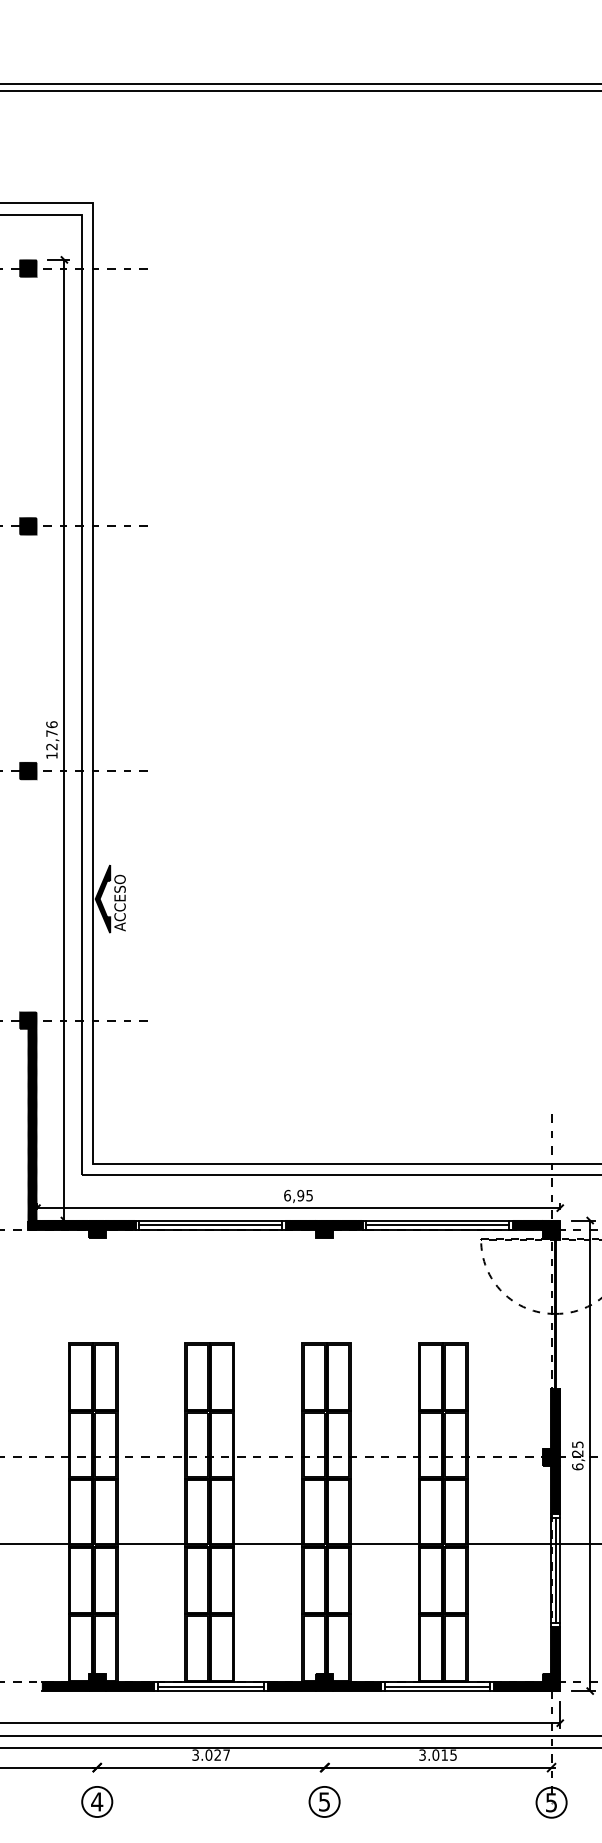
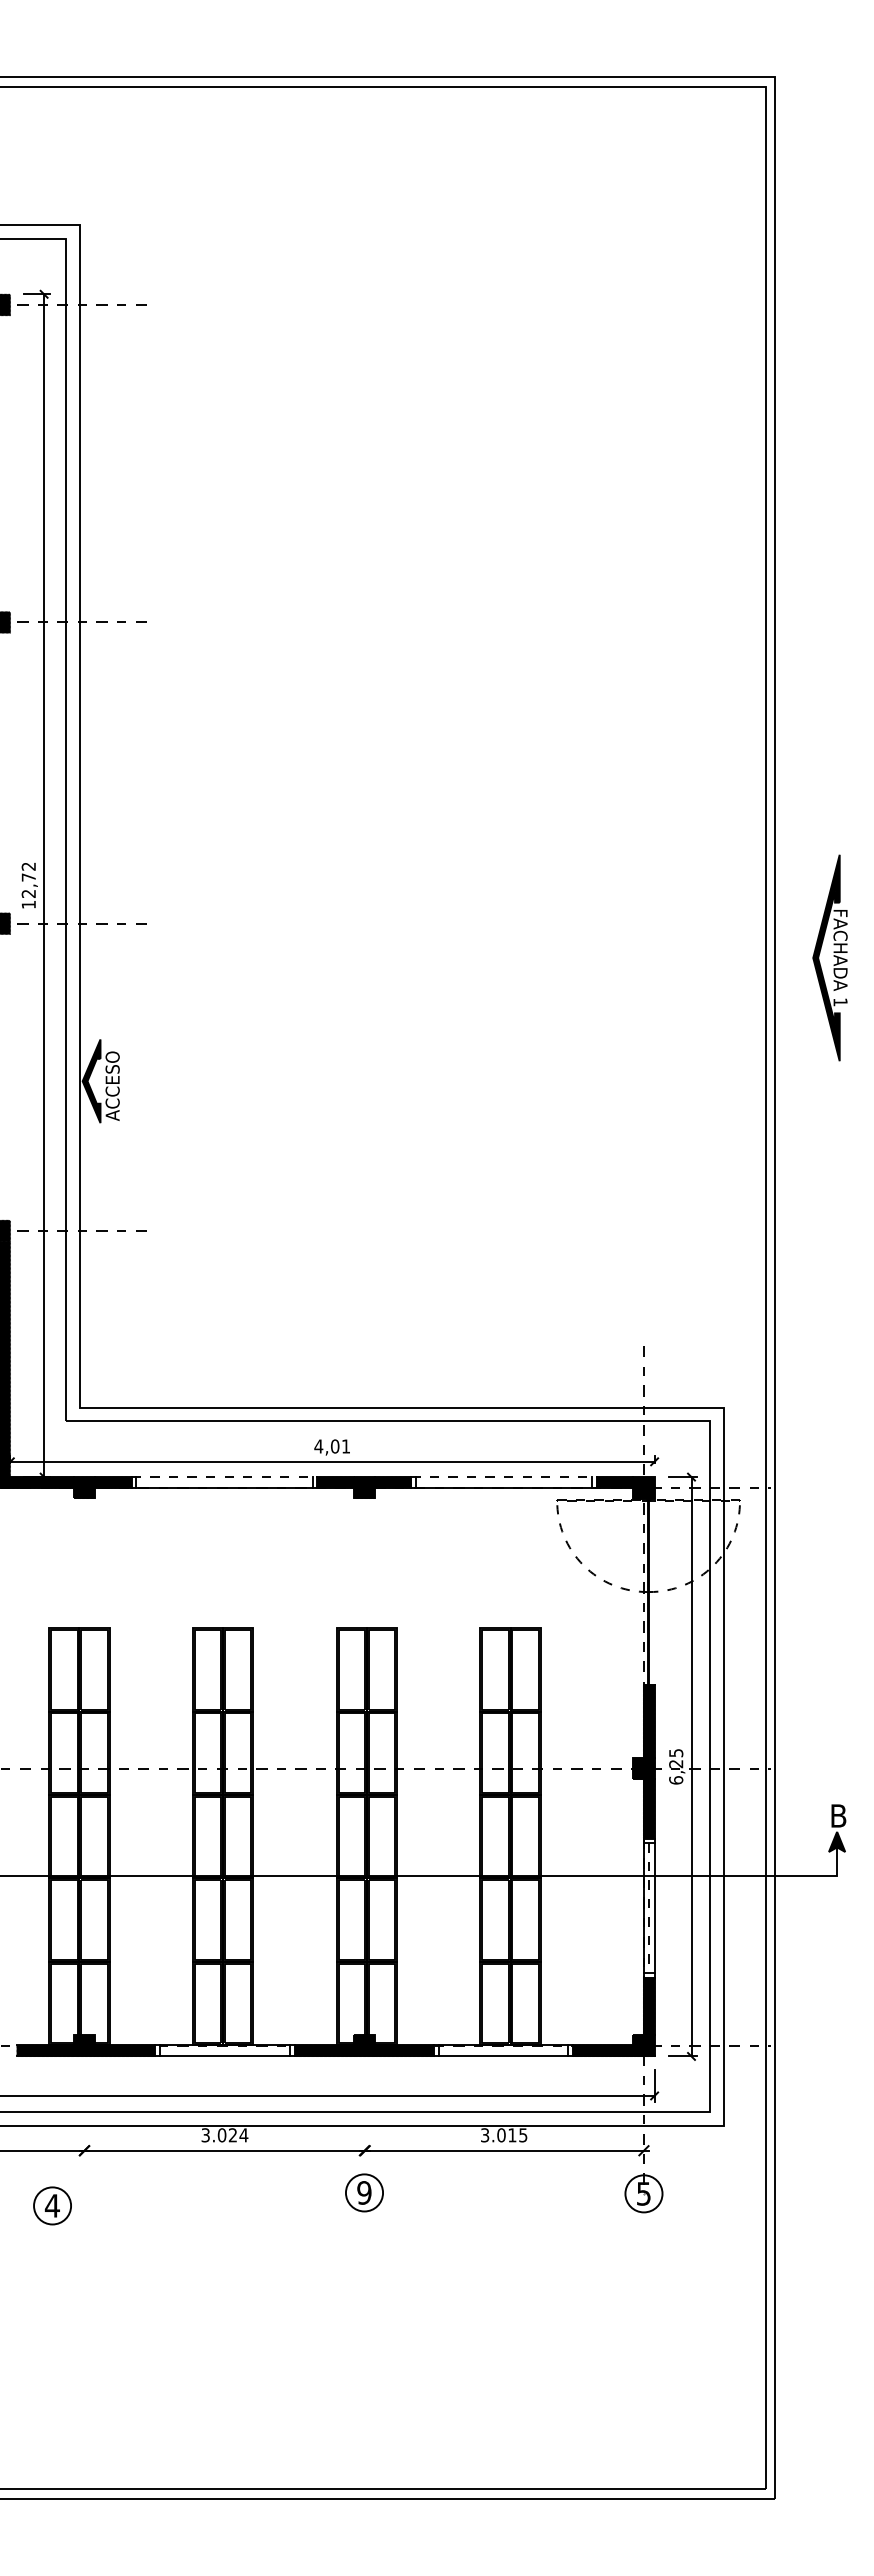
text: (51, 724) -> (28, 866), 12,76 -> 12,72
text: (297, 1195) -> (331, 1446), 6,95 -> 4,01
line: (210, 1220) -> (224, 1477), solid -> dashed
line: (438, 1220) -> (504, 1477), solid -> dashed
line: (210, 1224) -> (224, 1482), removed
line: (437, 1224) -> (503, 1482), removed
line: (556, 1570) -> (649, 1908), solid -> dashed
line: (210, 1686) -> (224, 2050), removed
line: (437, 1686) -> (503, 2050), removed
text: (226, 1755) -> (243, 2135), 3.027 -> 3.024
part: (97, 1801) -> (52, 2205), moved
text: (324, 1801) -> (364, 2192), 5 -> 9

